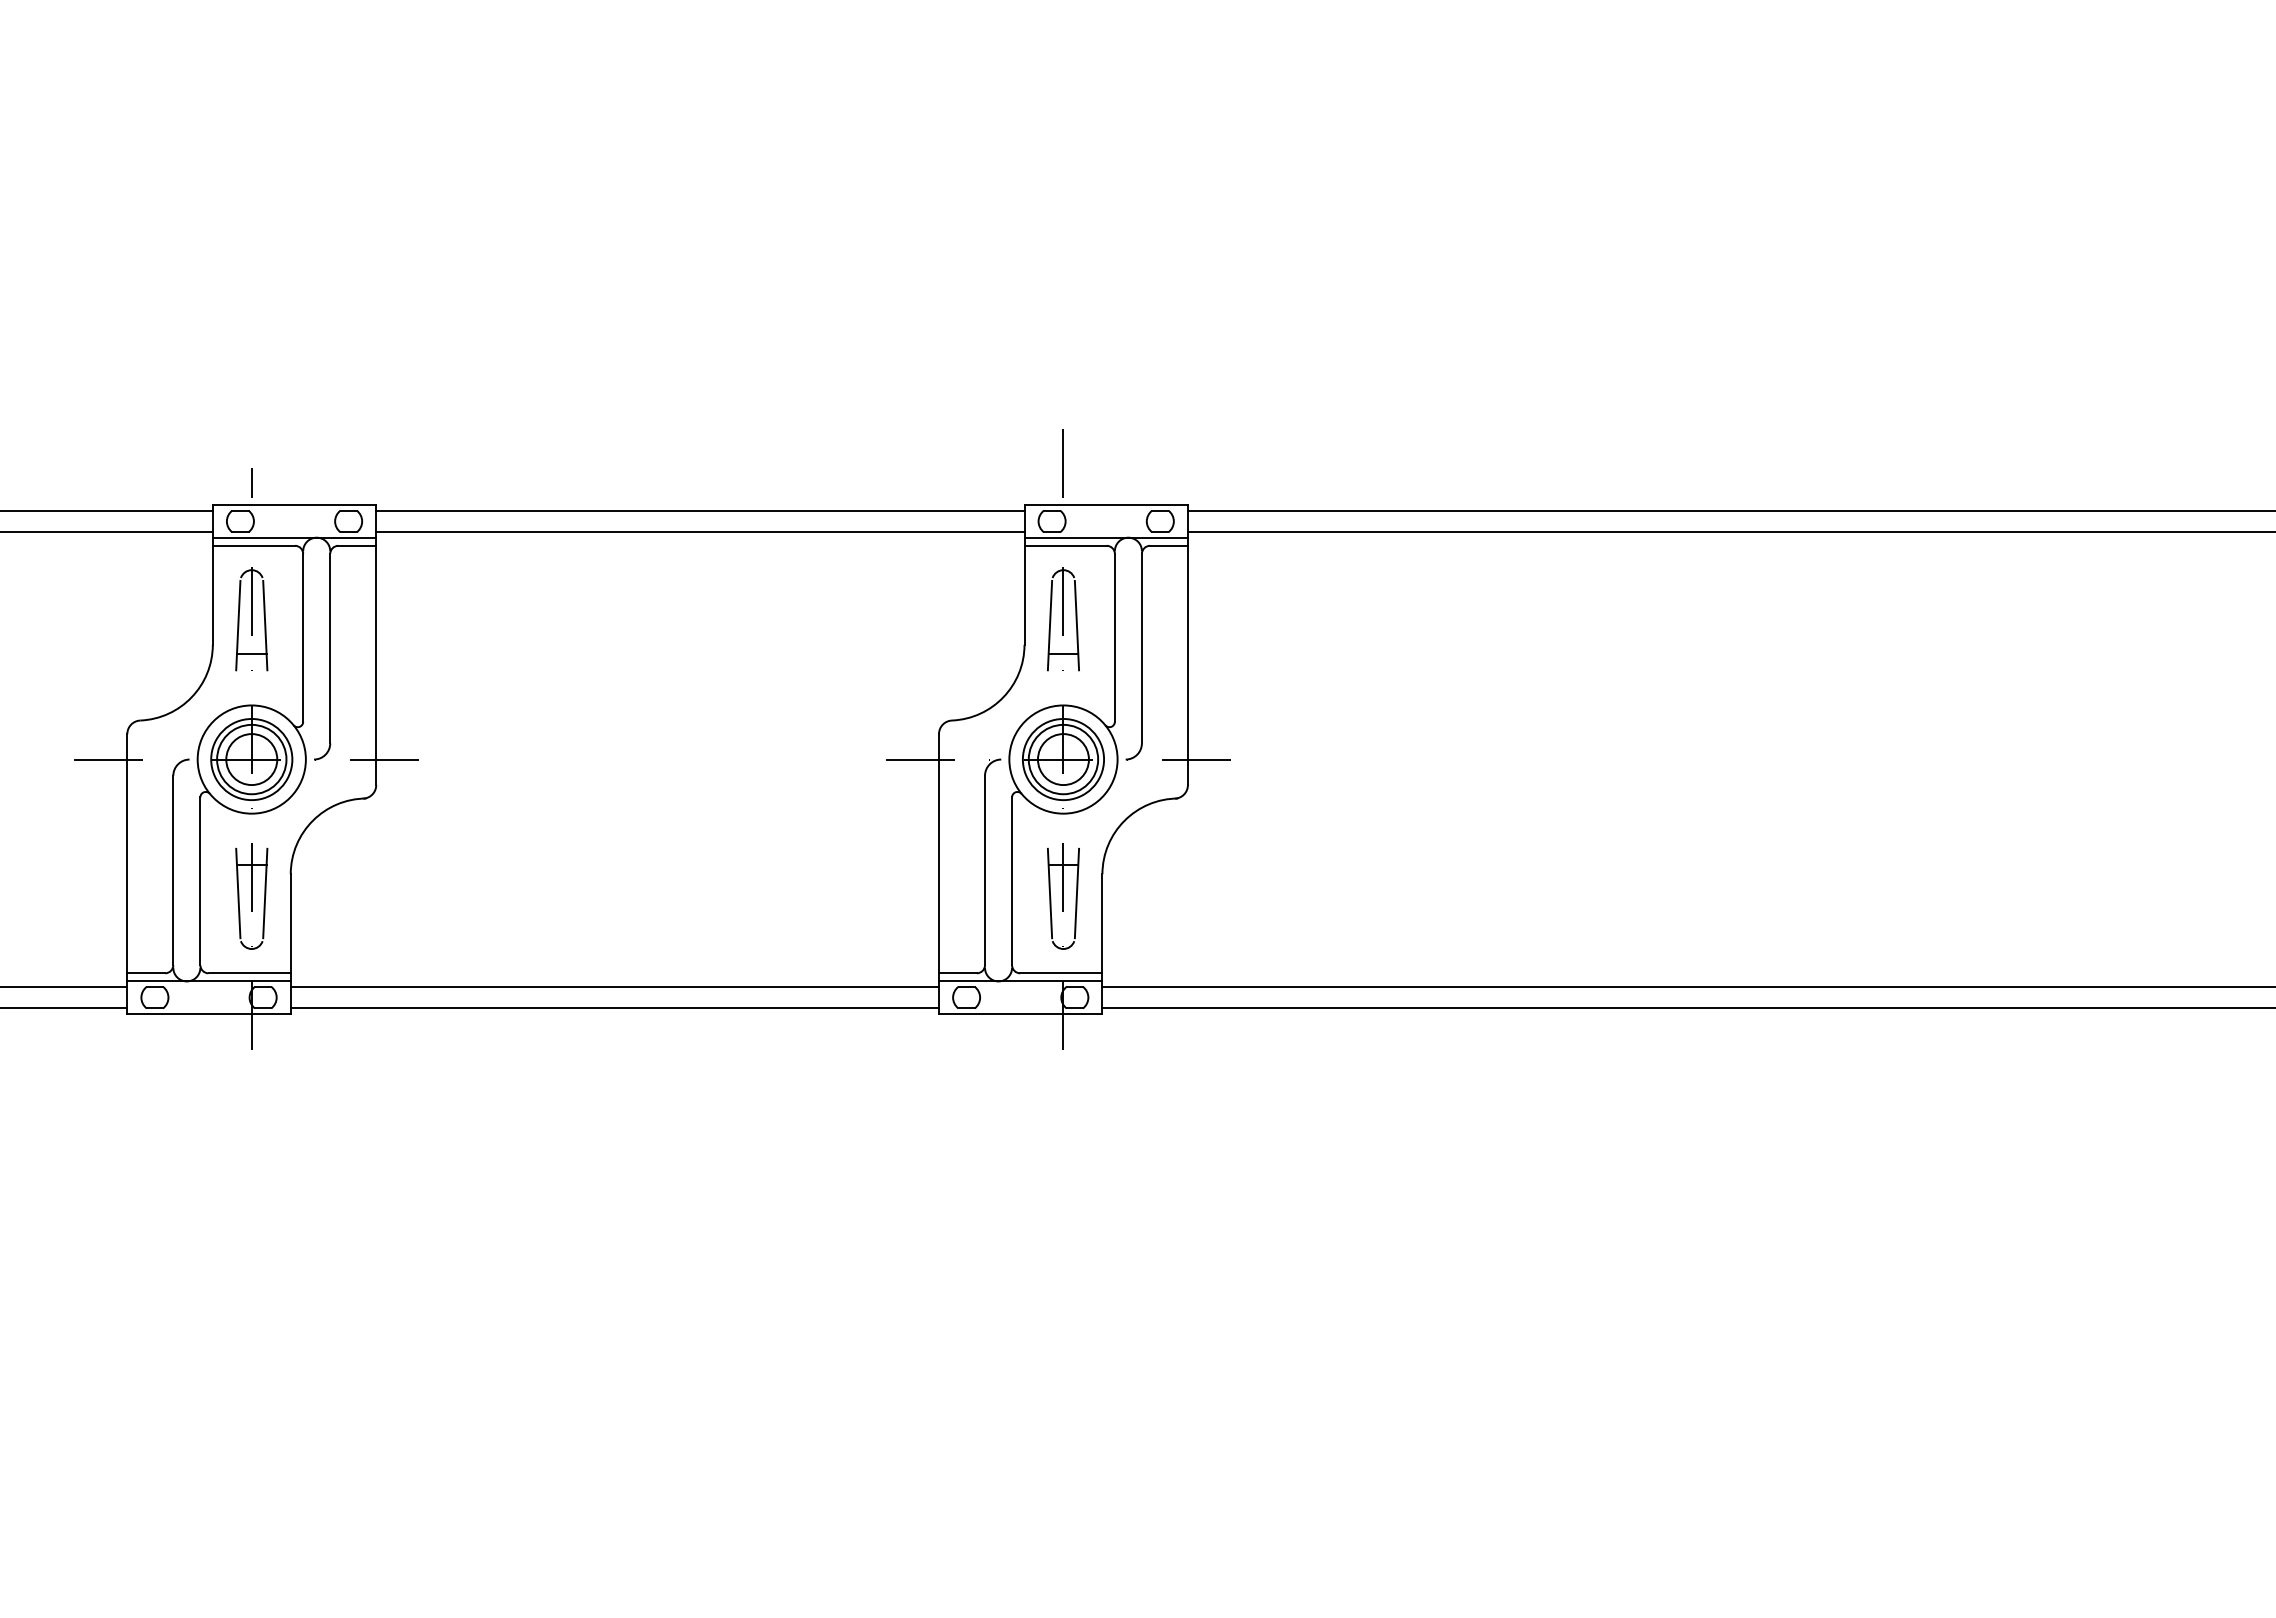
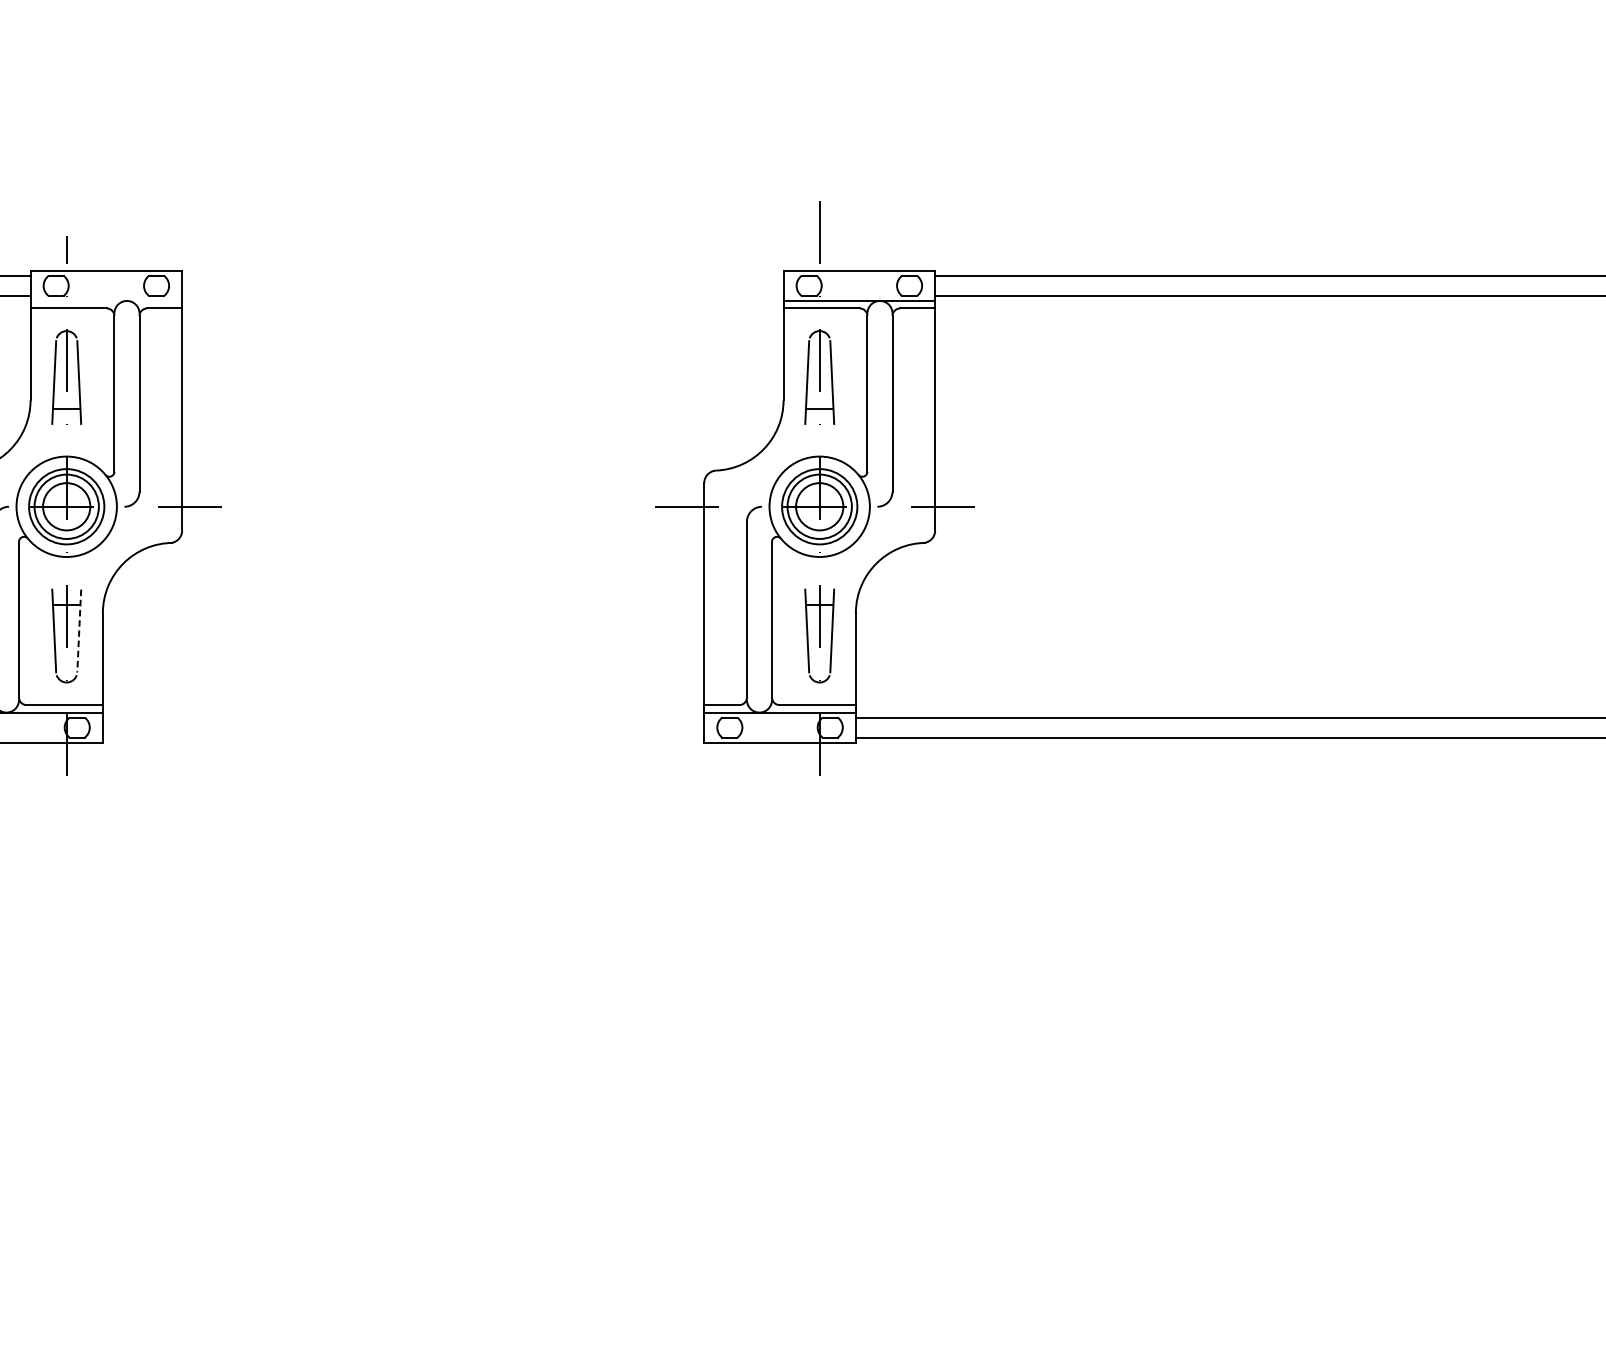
line: (700, 510) -> (482, 275), removed
line: (700, 532) -> (482, 296), removed
line: (294, 537) -> (106, 300), removed
line: (265, 893) -> (79, 631), solid -> dashed
line: (614, 986) -> (403, 717), removed
line: (614, 1008) -> (403, 737), removed

